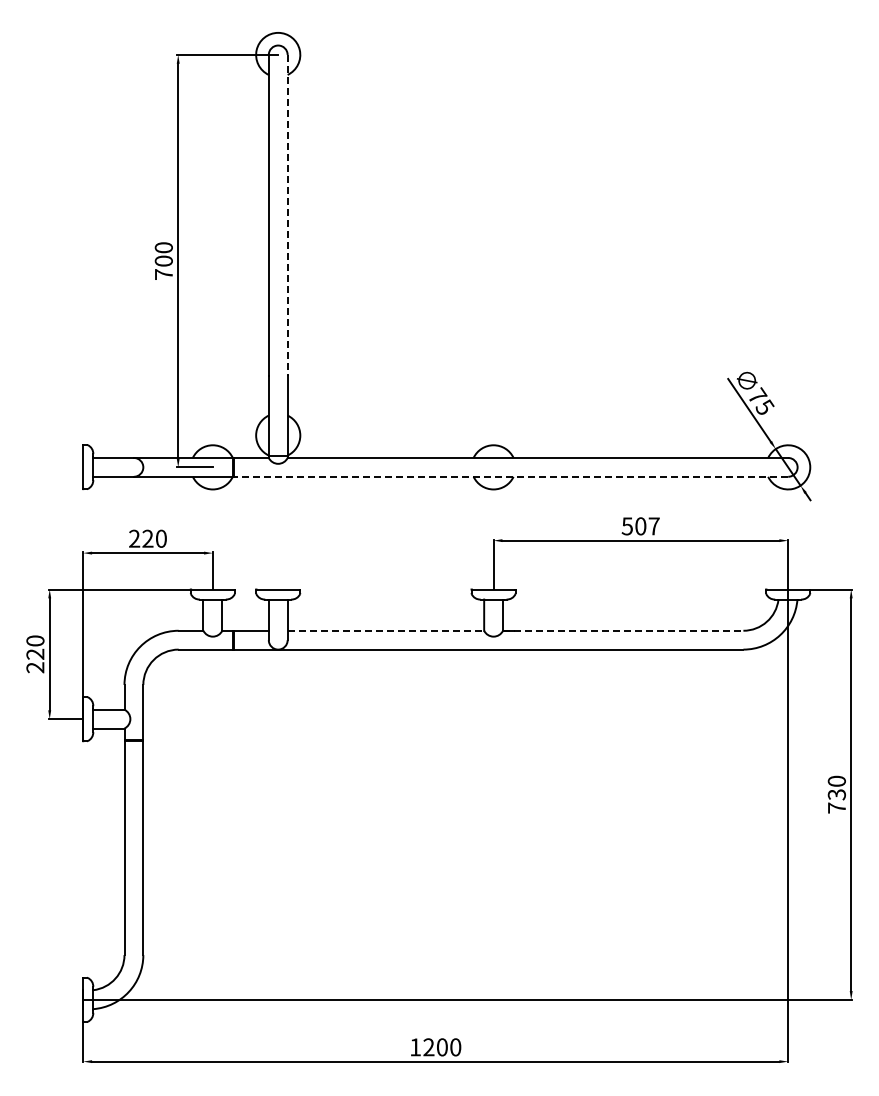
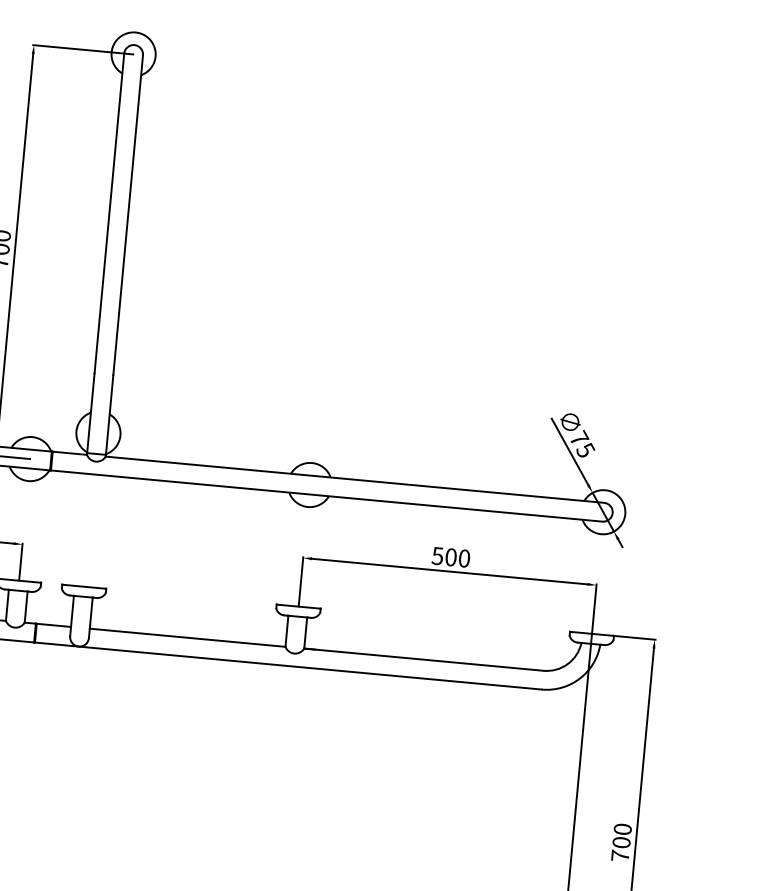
line: (287, 215) -> (128, 215), dashed -> solid
line: (510, 476) -> (325, 495), dashed -> solid
text: (653, 526) -> (463, 558), 507 -> 500
line: (386, 630) -> (188, 637), dashed -> solid
line: (623, 630) -> (424, 659), dashed -> solid
text: (836, 794) -> (621, 842), 730 -> 700

